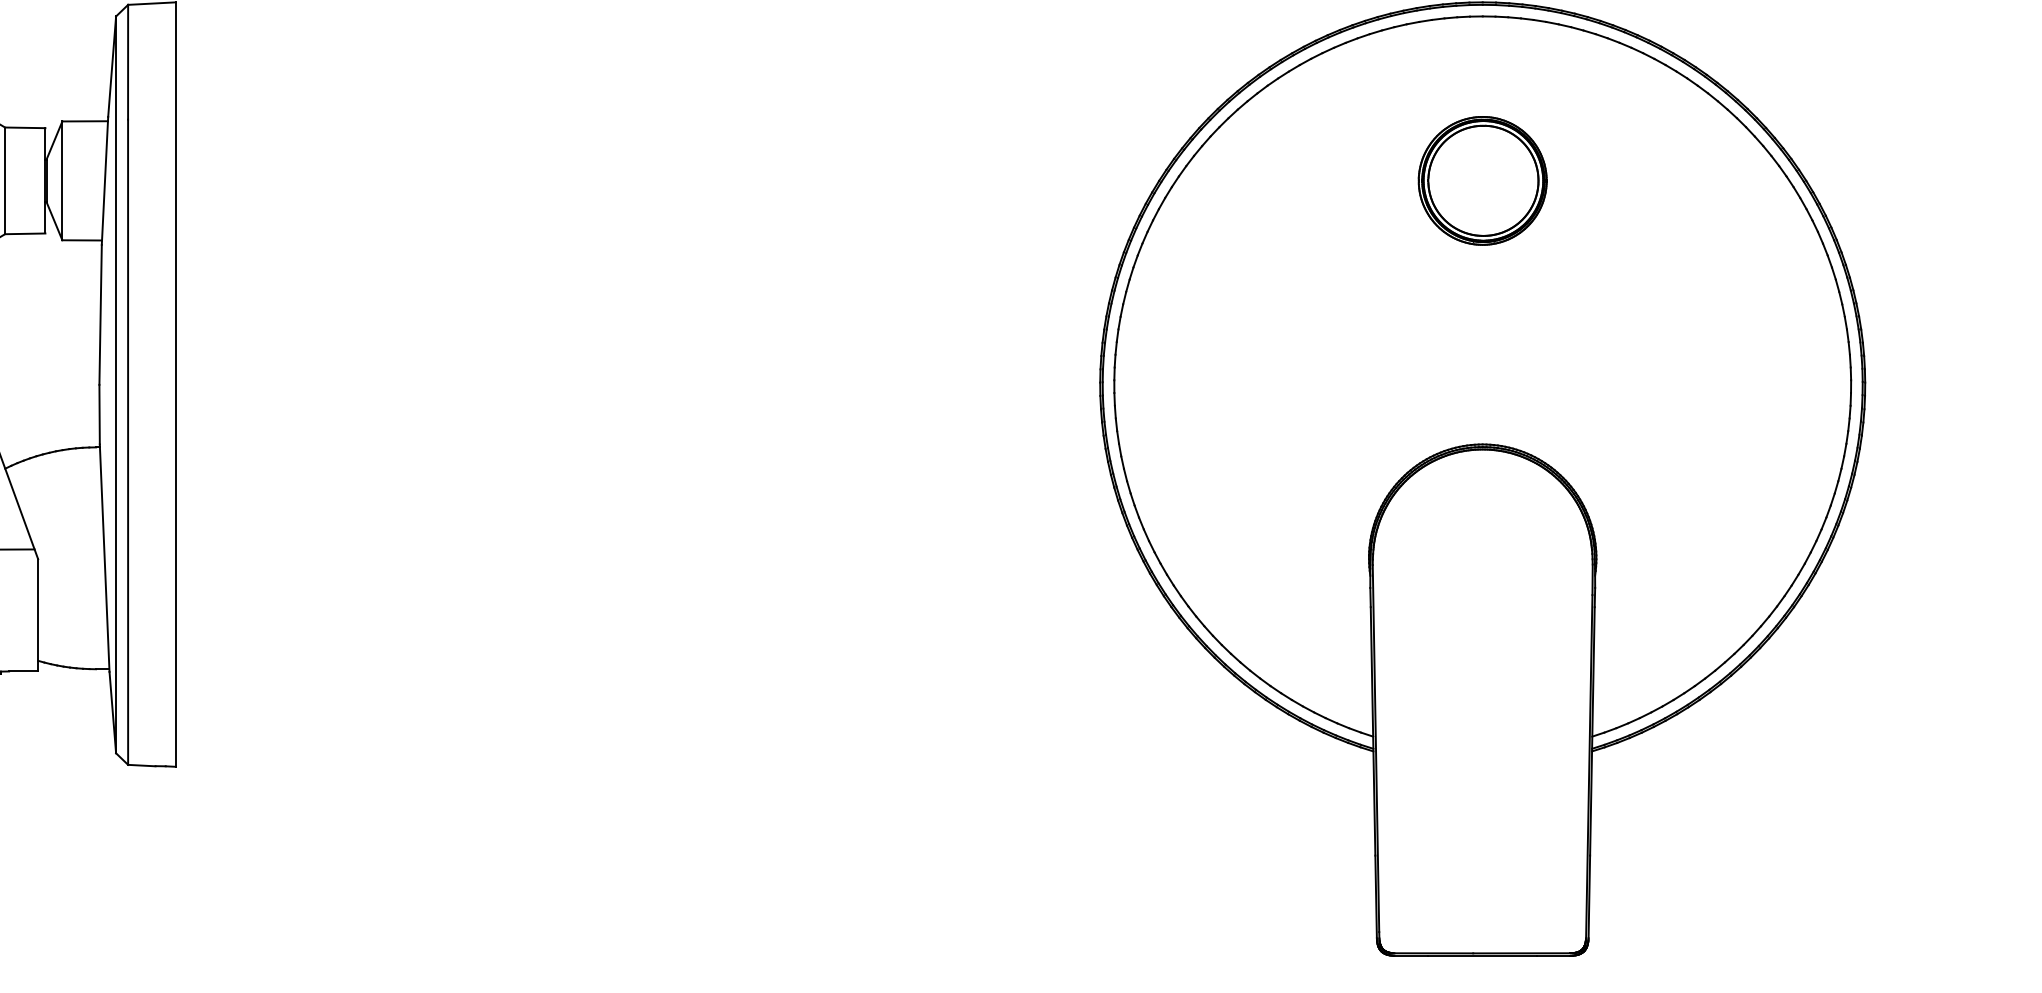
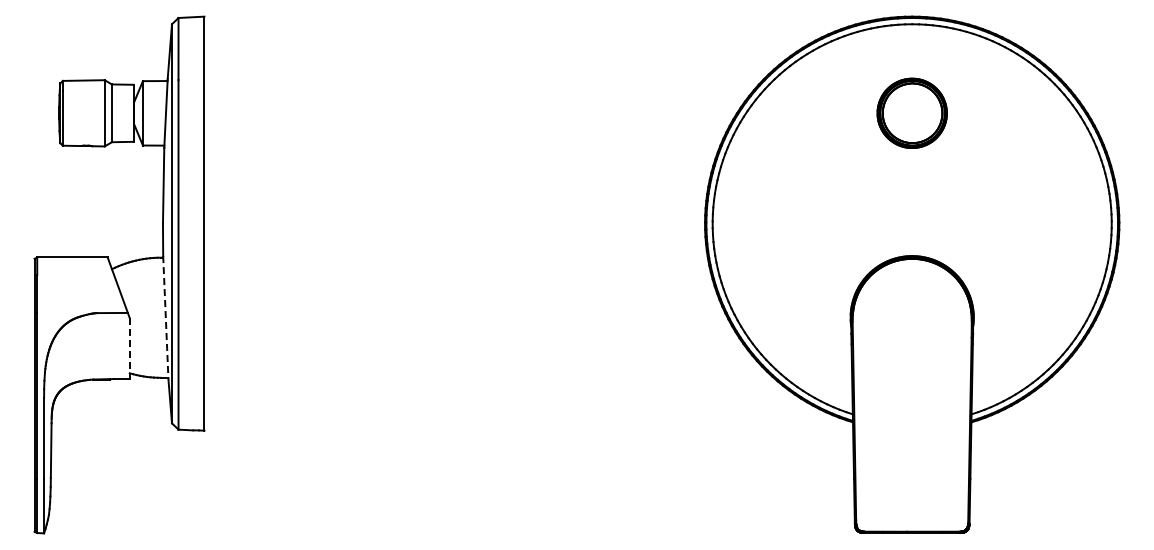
line: (104, 557) -> (165, 317), solid -> dashed
line: (37, 616) -> (129, 349), solid -> dashed

